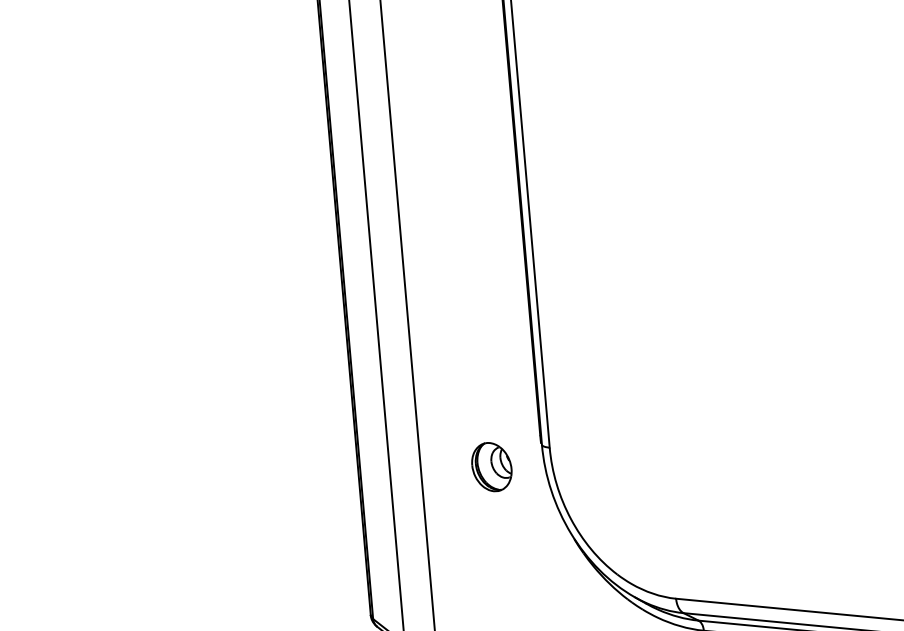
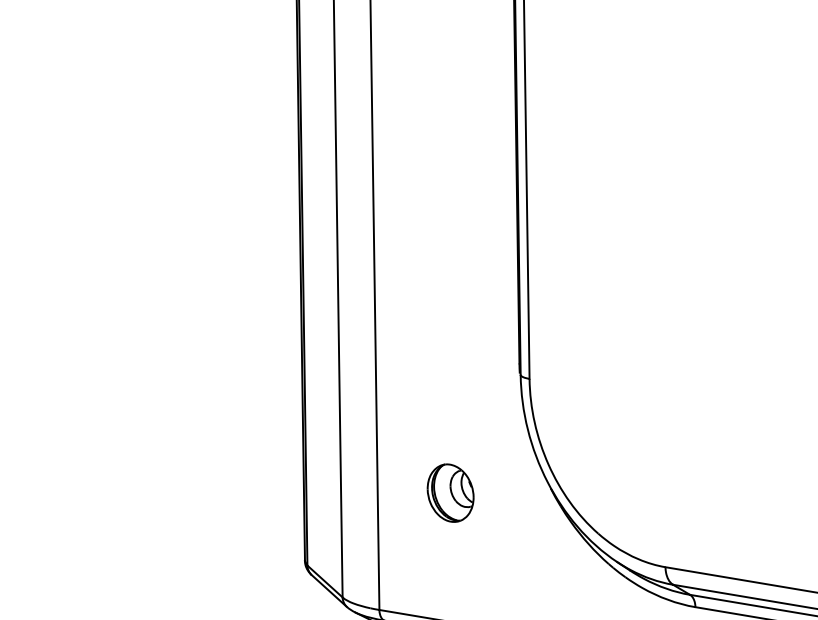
part: (491, 467) -> (450, 493), moved

